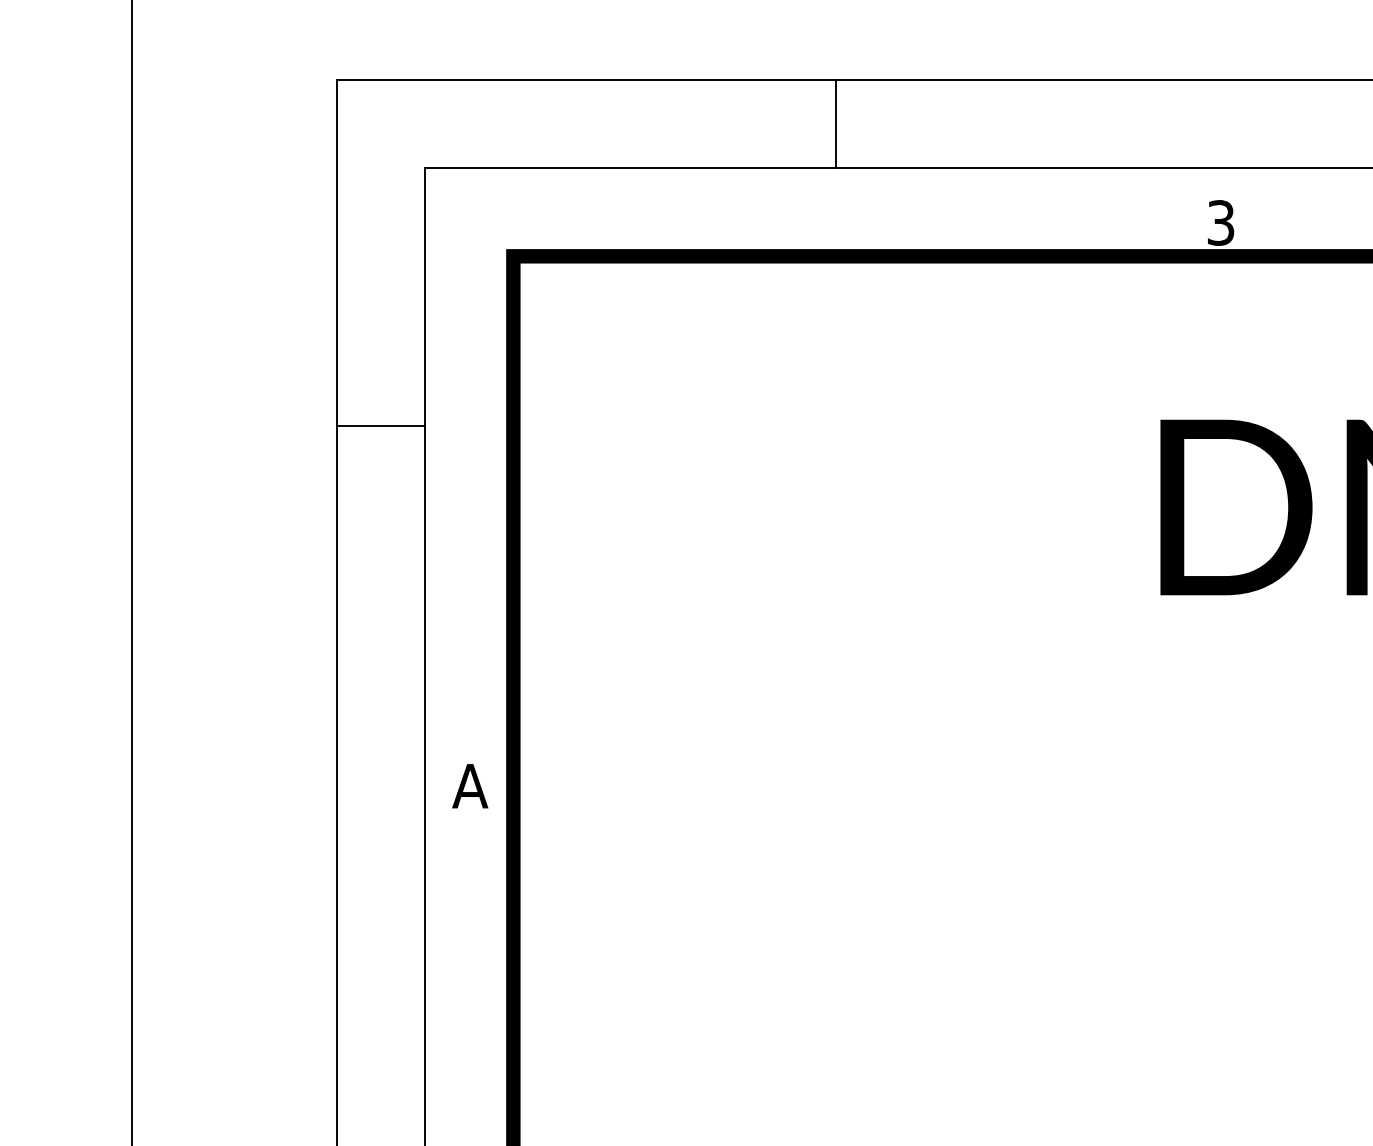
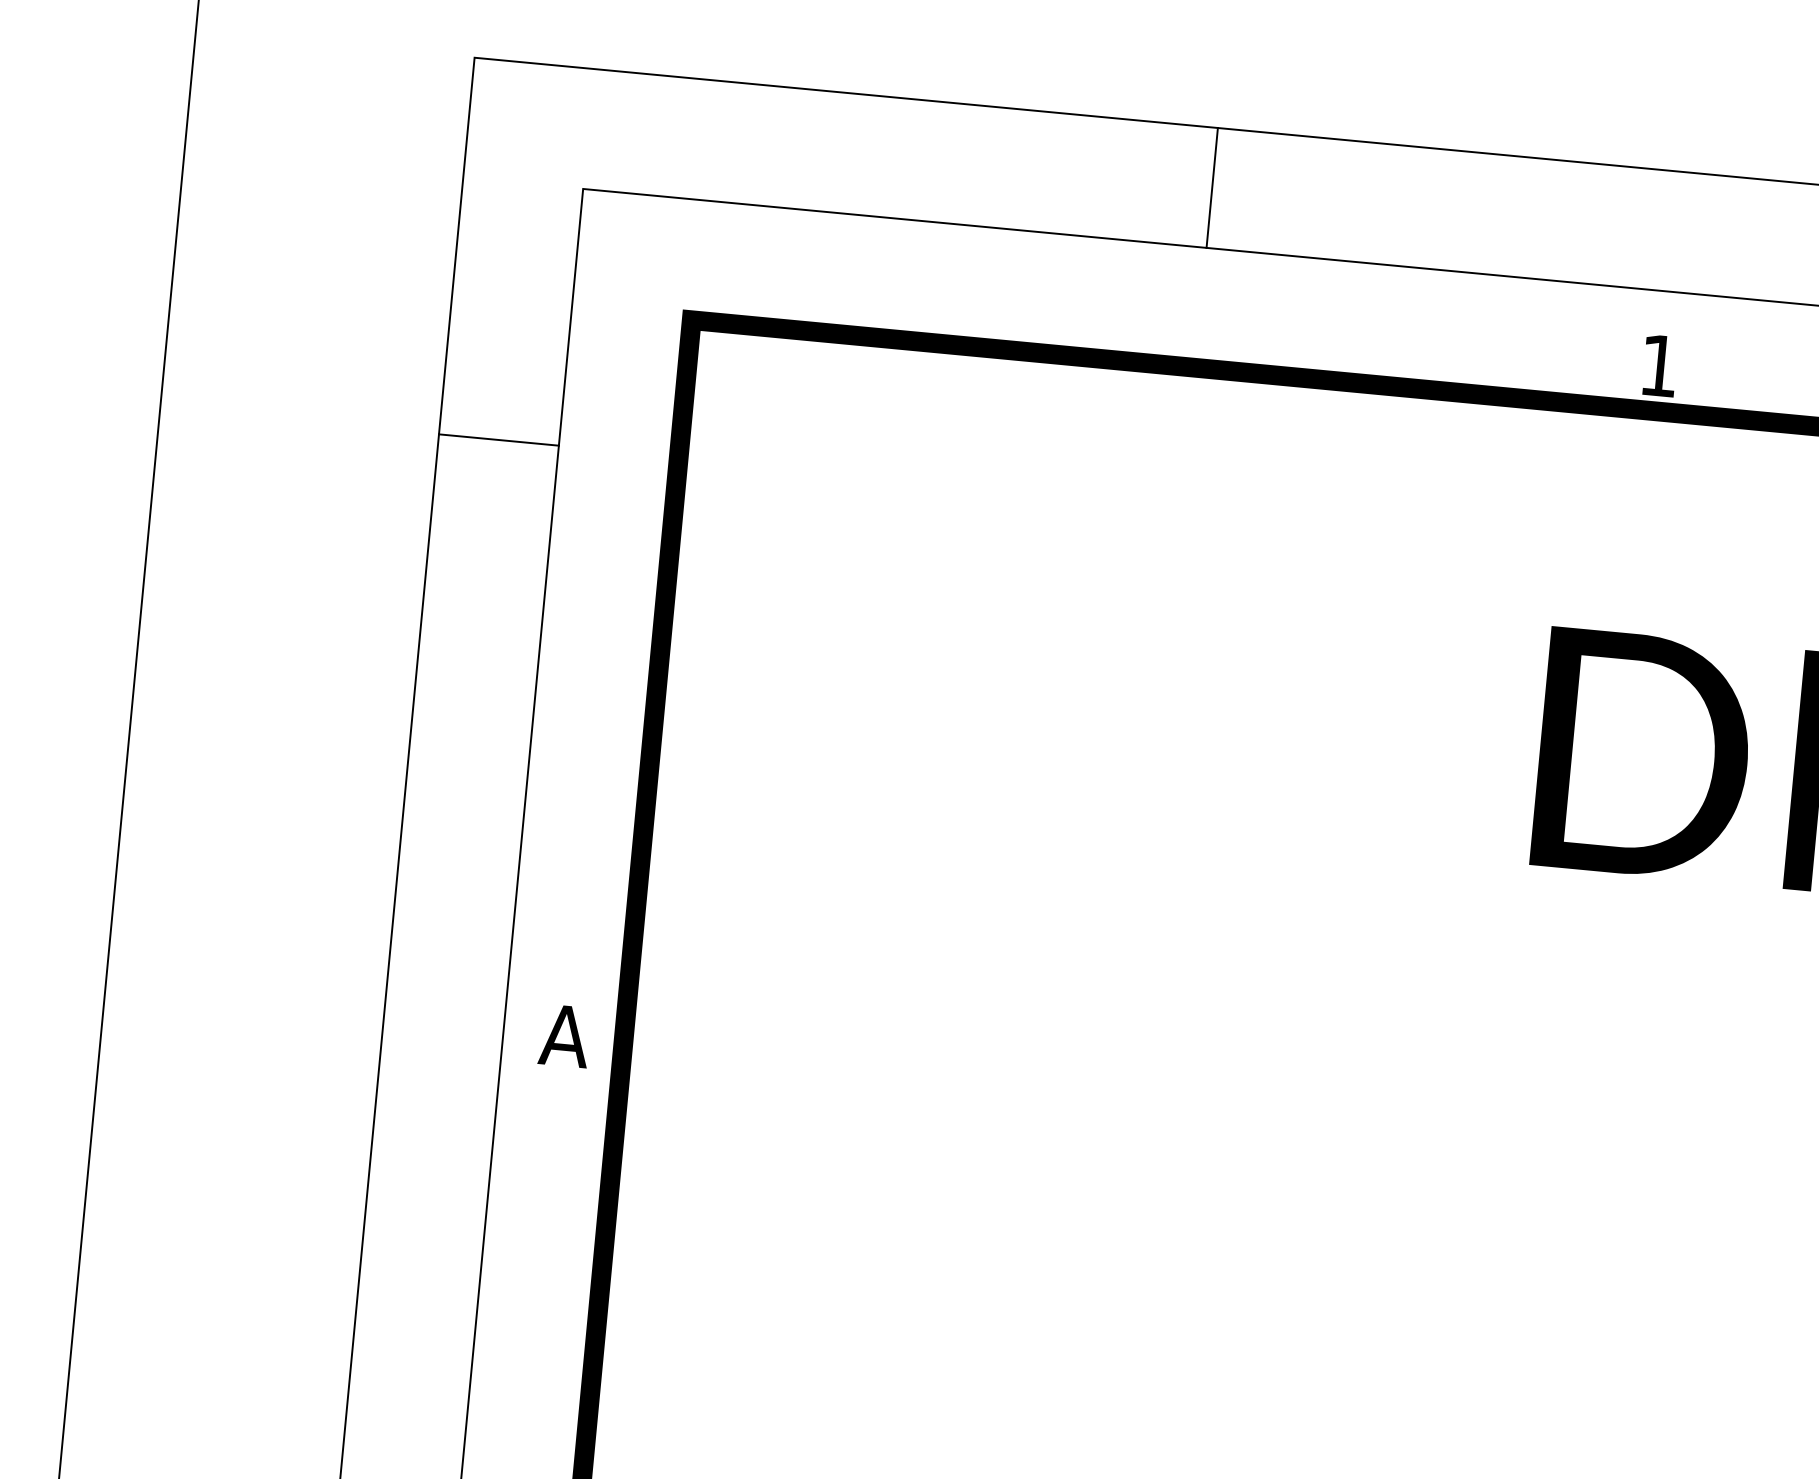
line: (836, 124) -> (1212, 188), moved
text: (1221, 222) -> (1660, 365), 3 -> 1
line: (381, 425) -> (499, 439), moved

